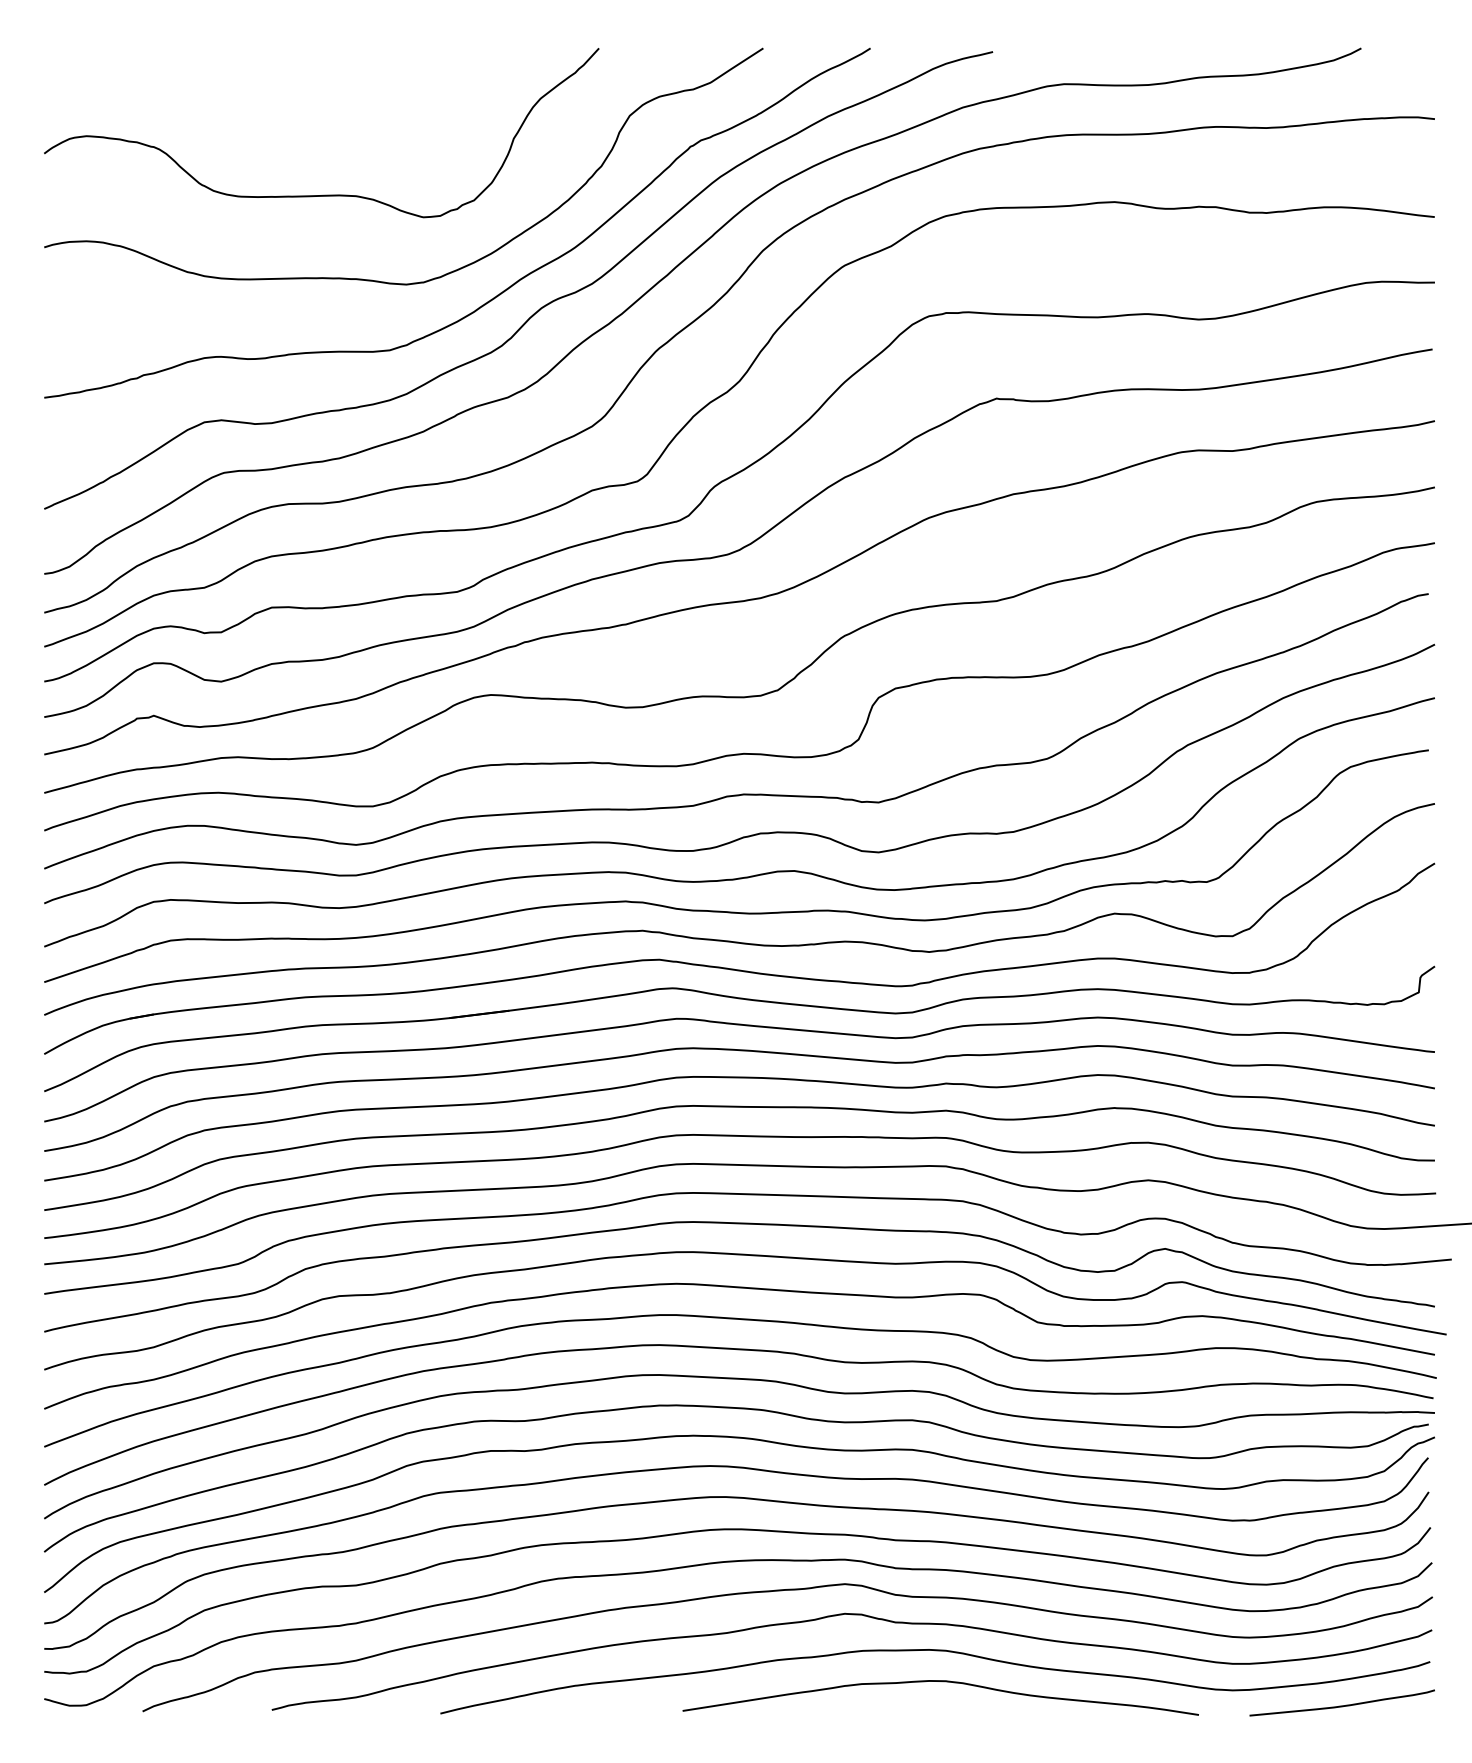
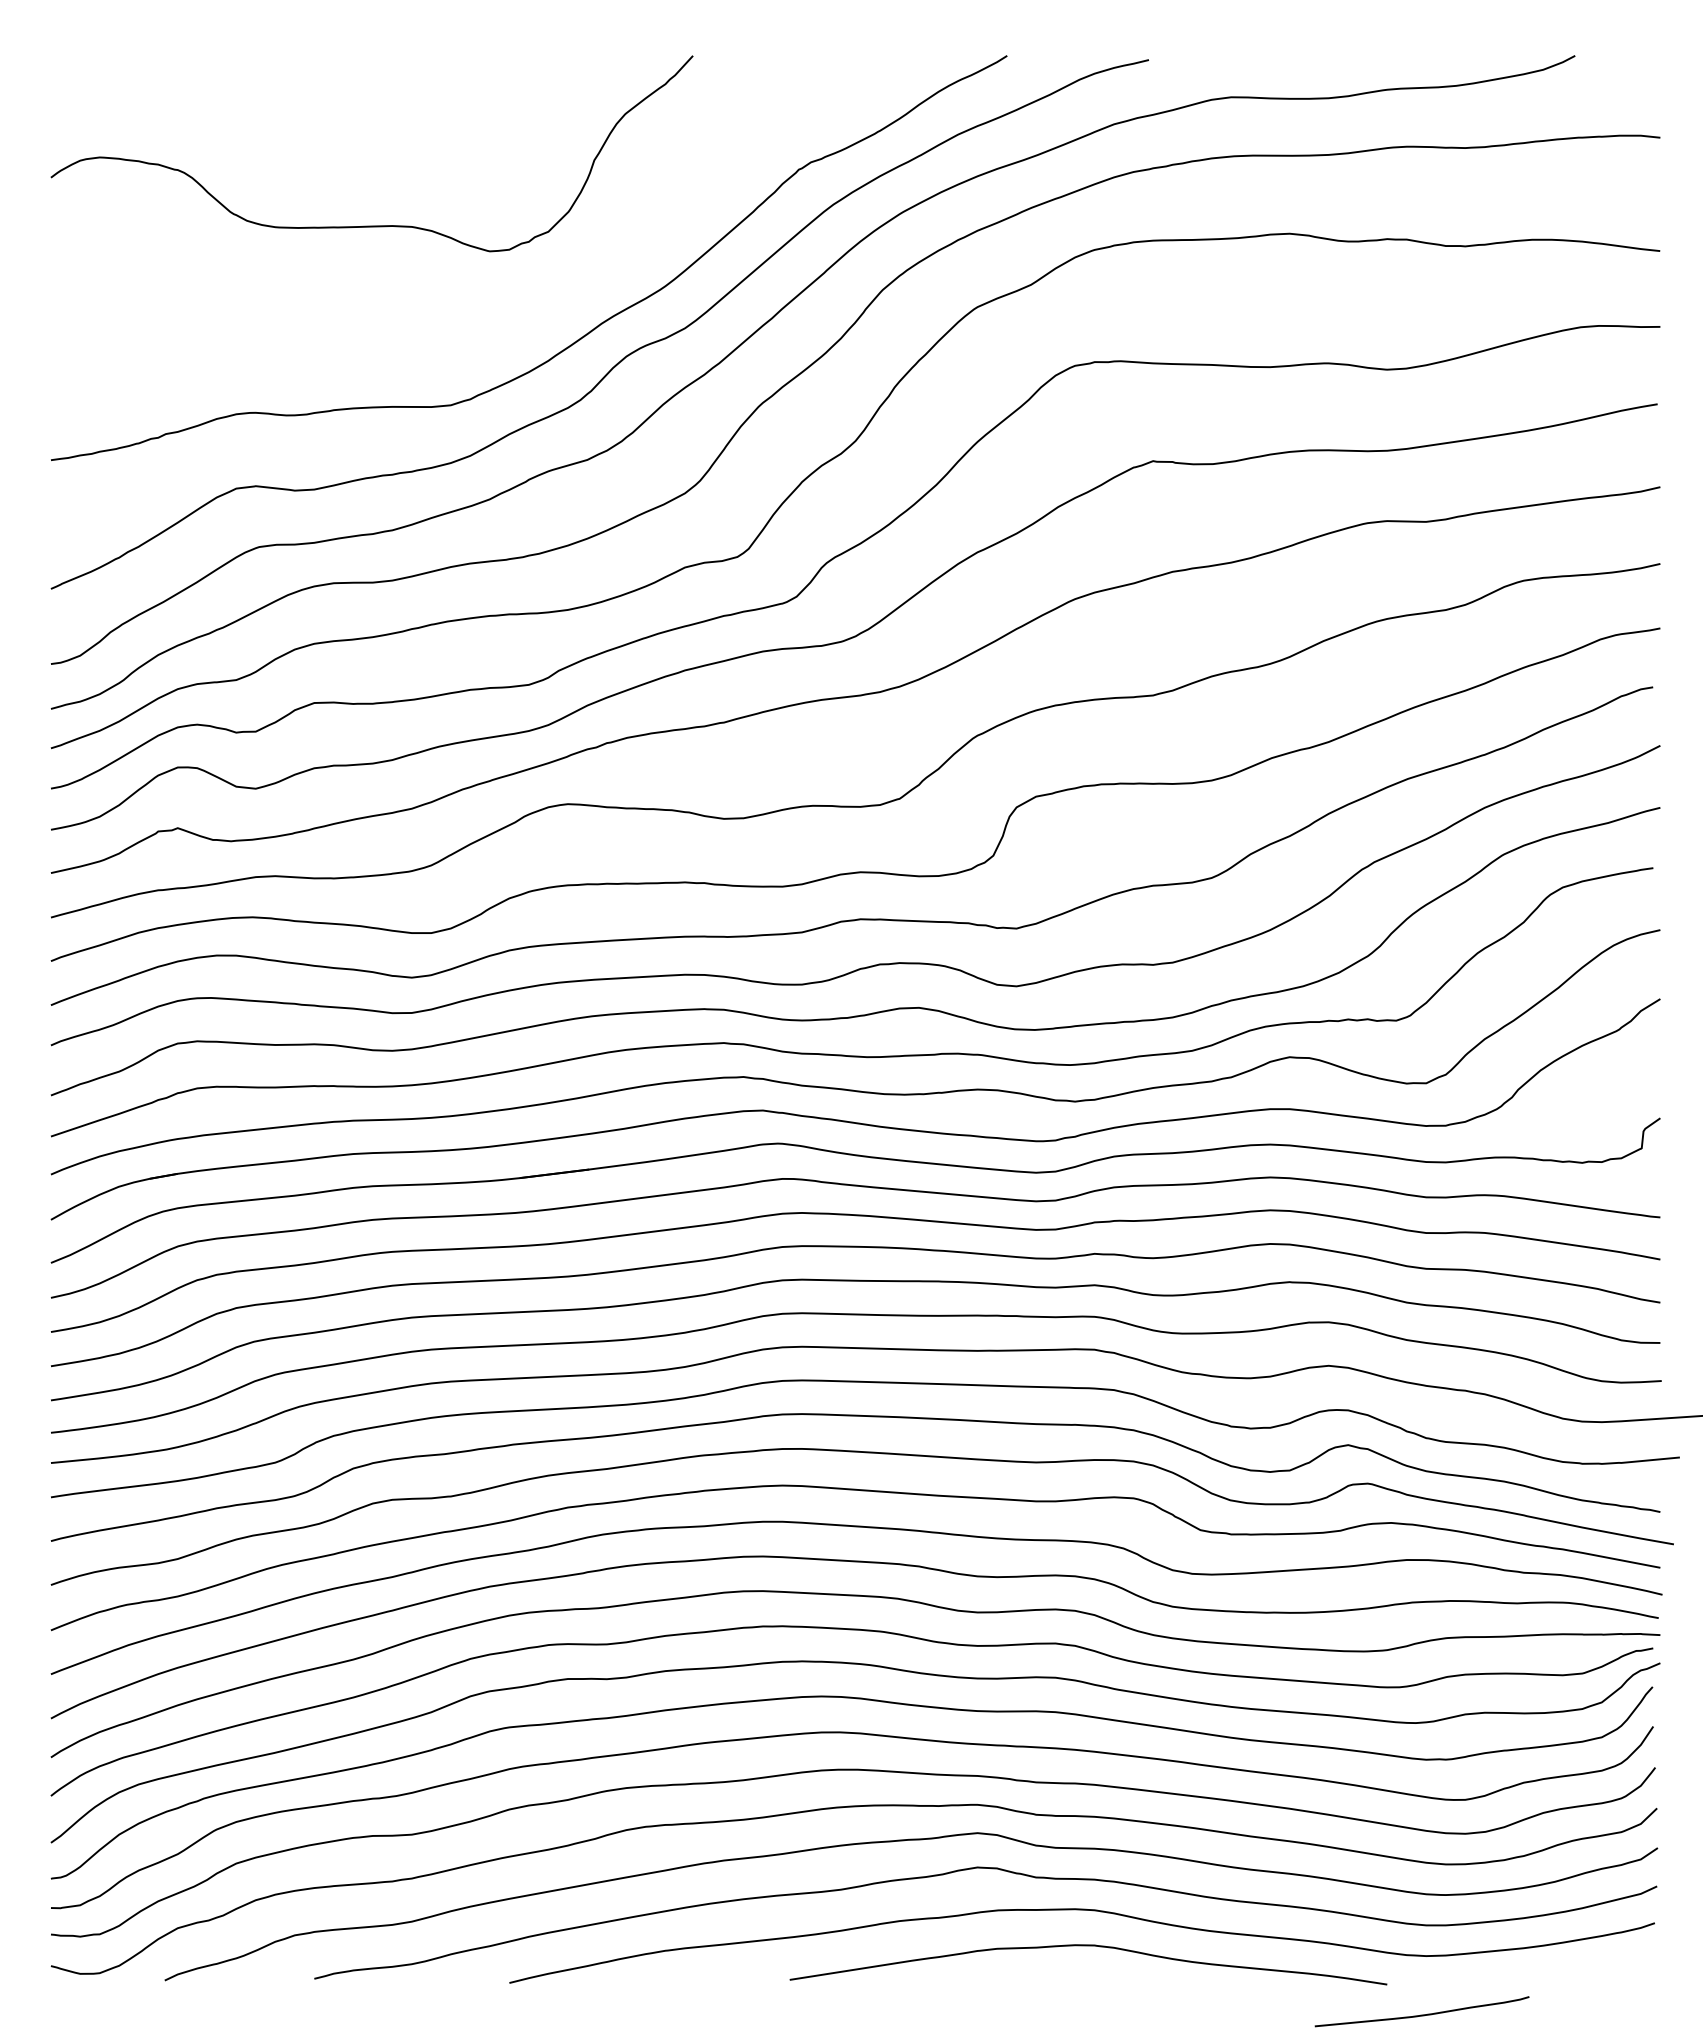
curve: (445, 273) -> (515, 316), removed
curve: (1341, 1705) -> (1421, 2014), moved

